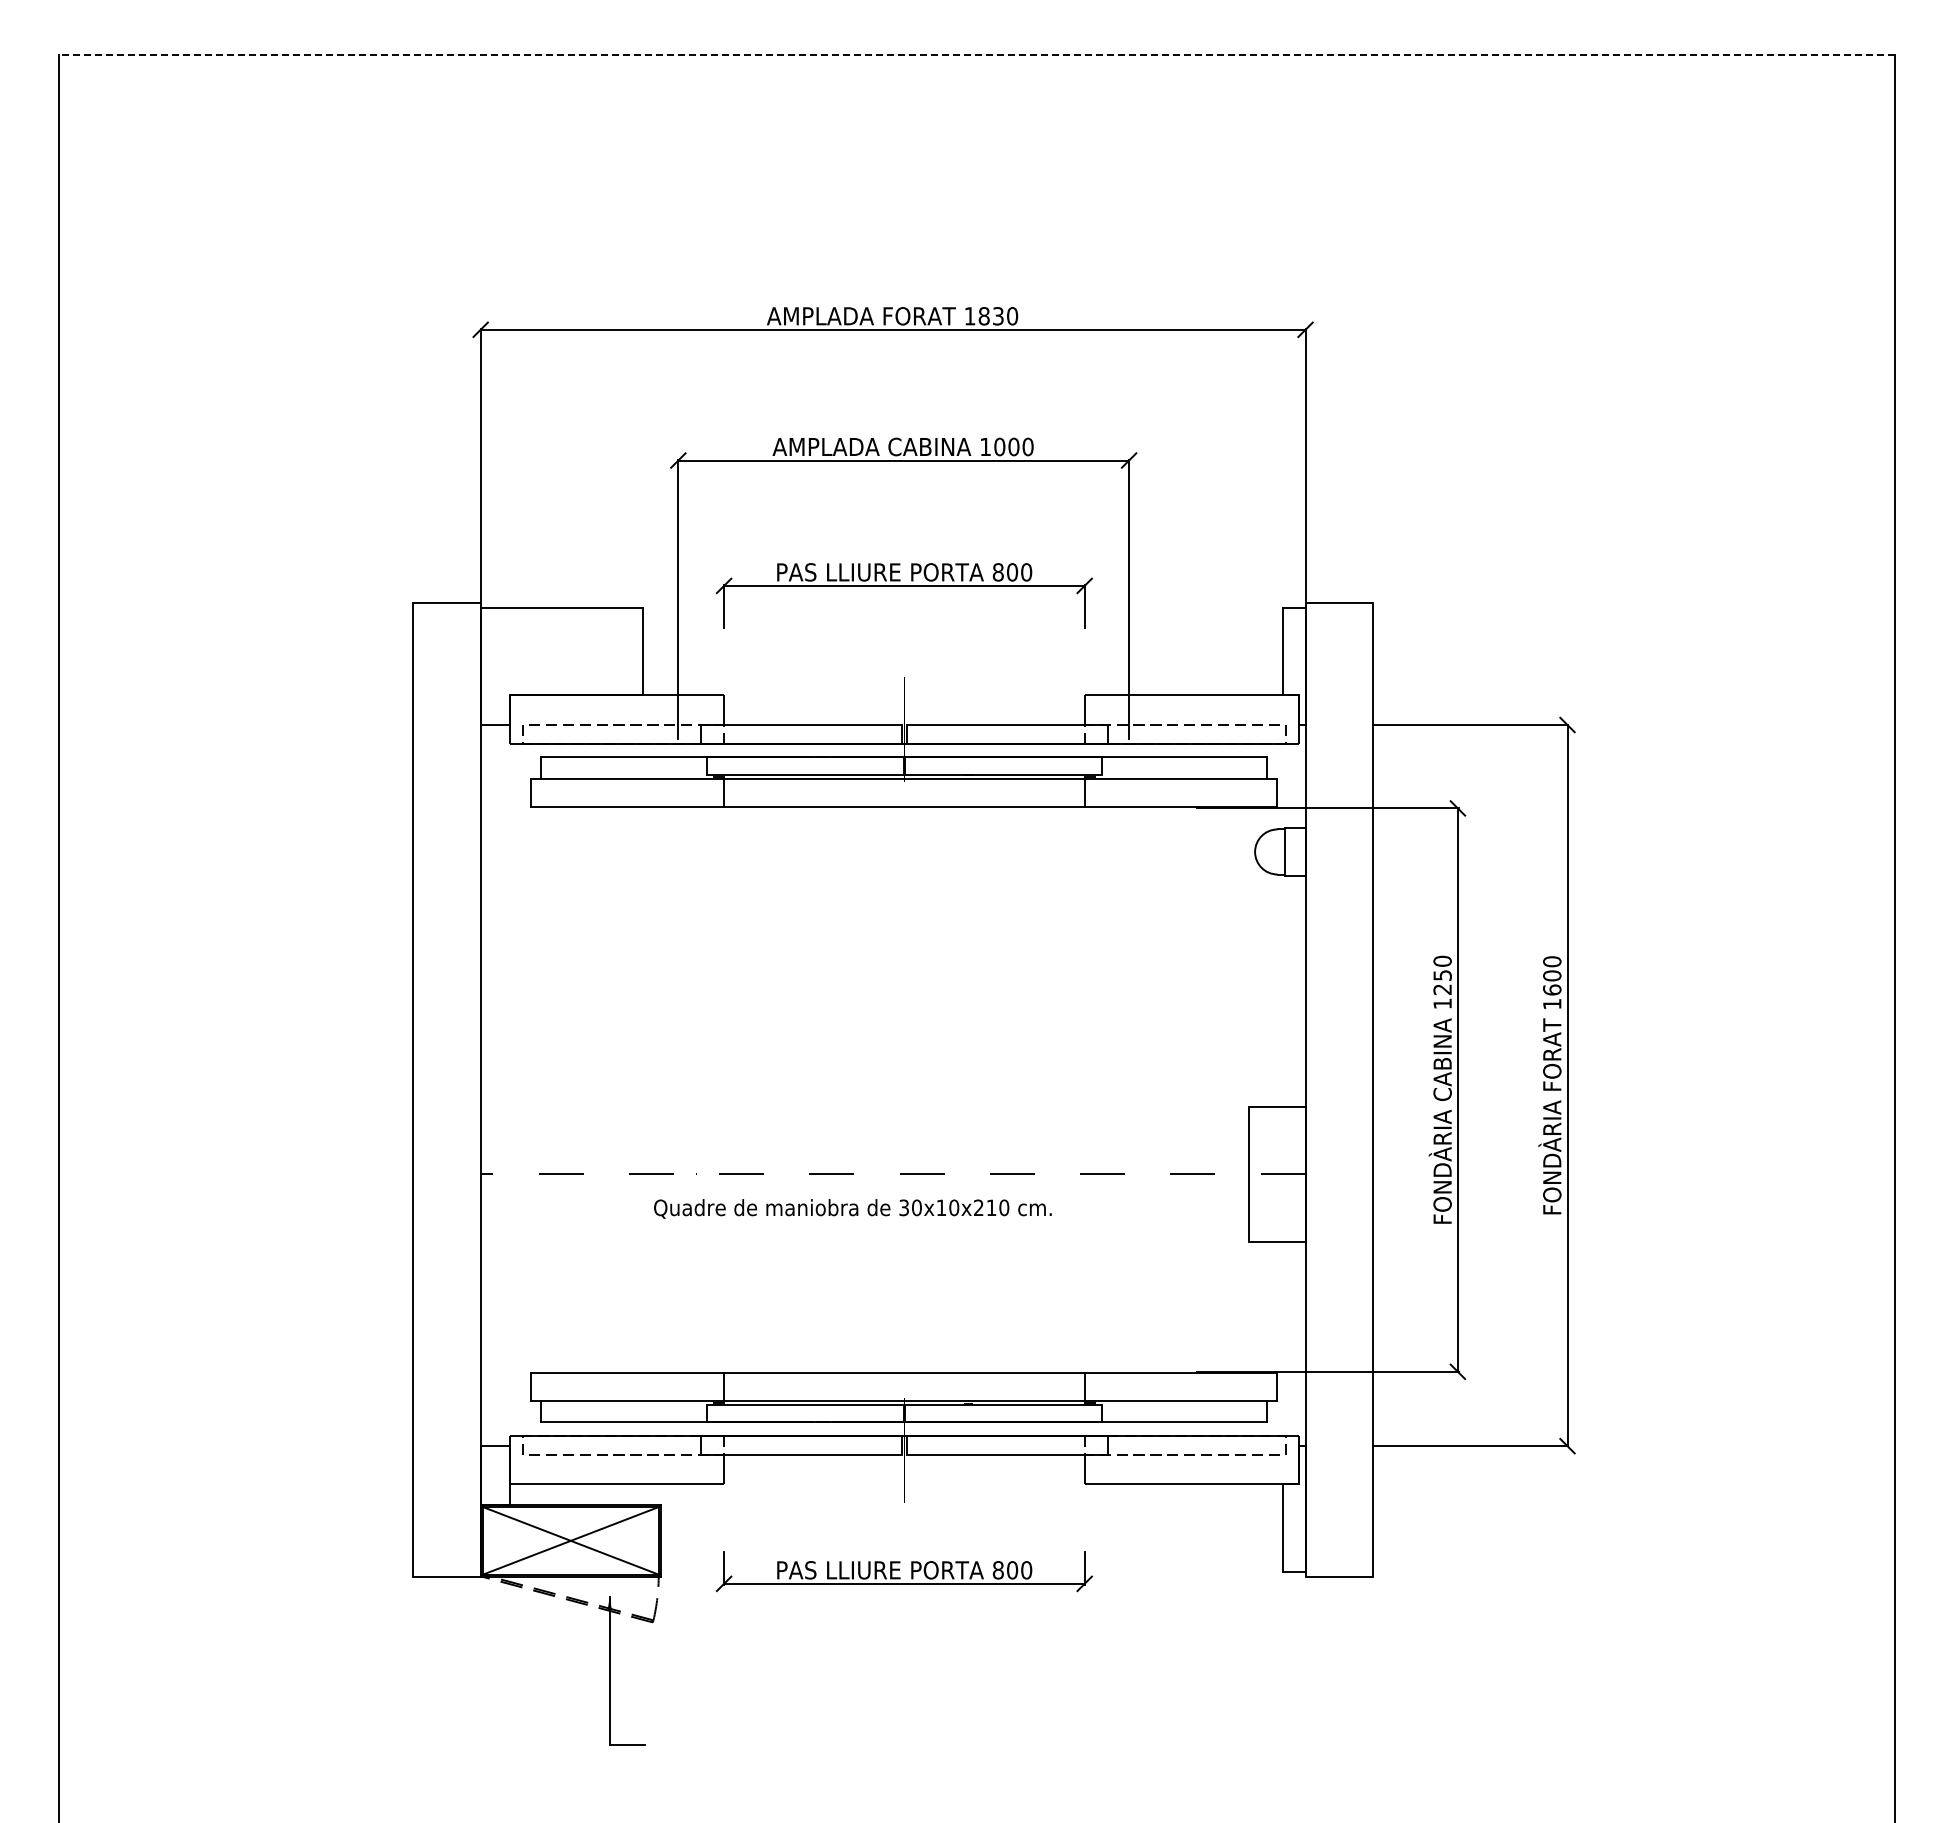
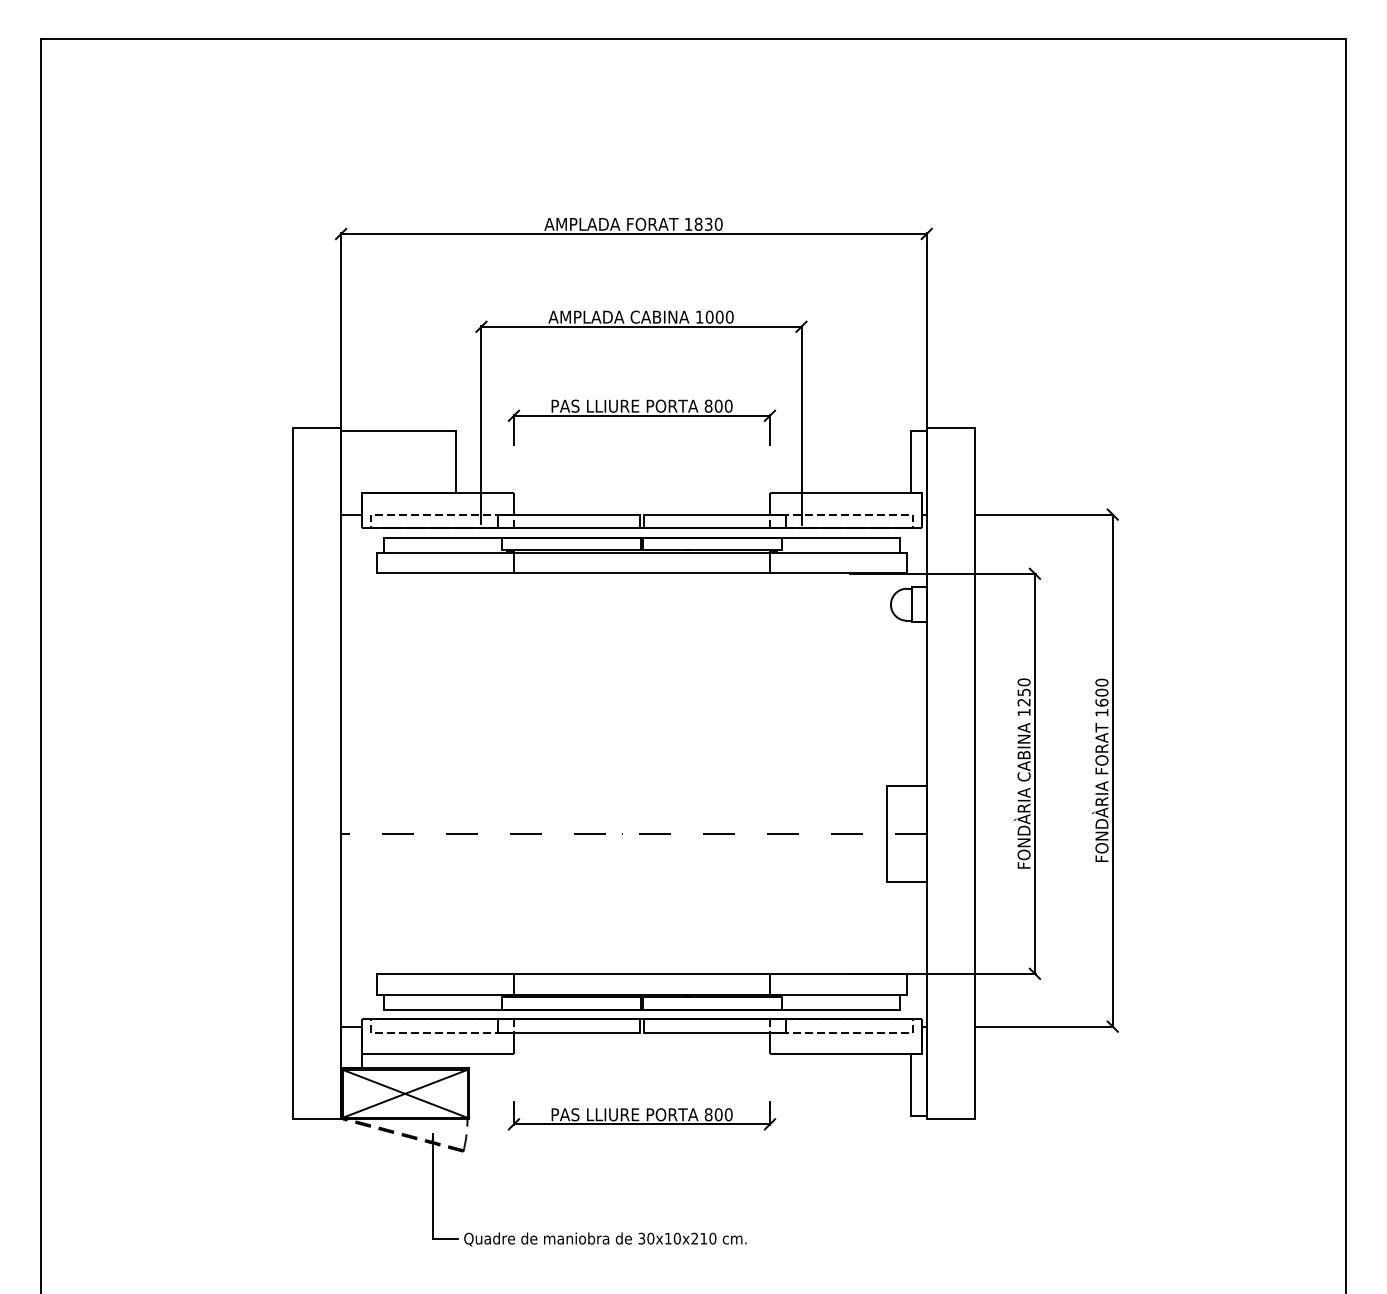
line: (976, 54) -> (693, 38), dashed -> solid
text: (852, 1208) -> (605, 1239), moved

